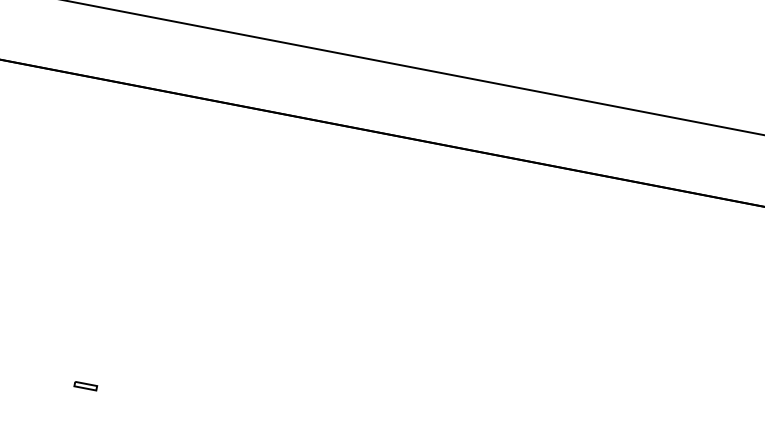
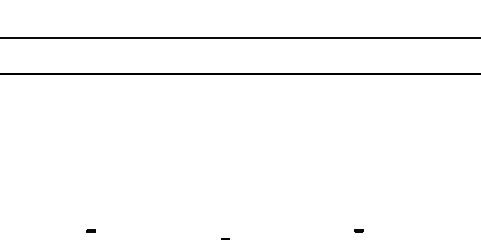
part: (85, 385) -> (90, 230), size x0.62

